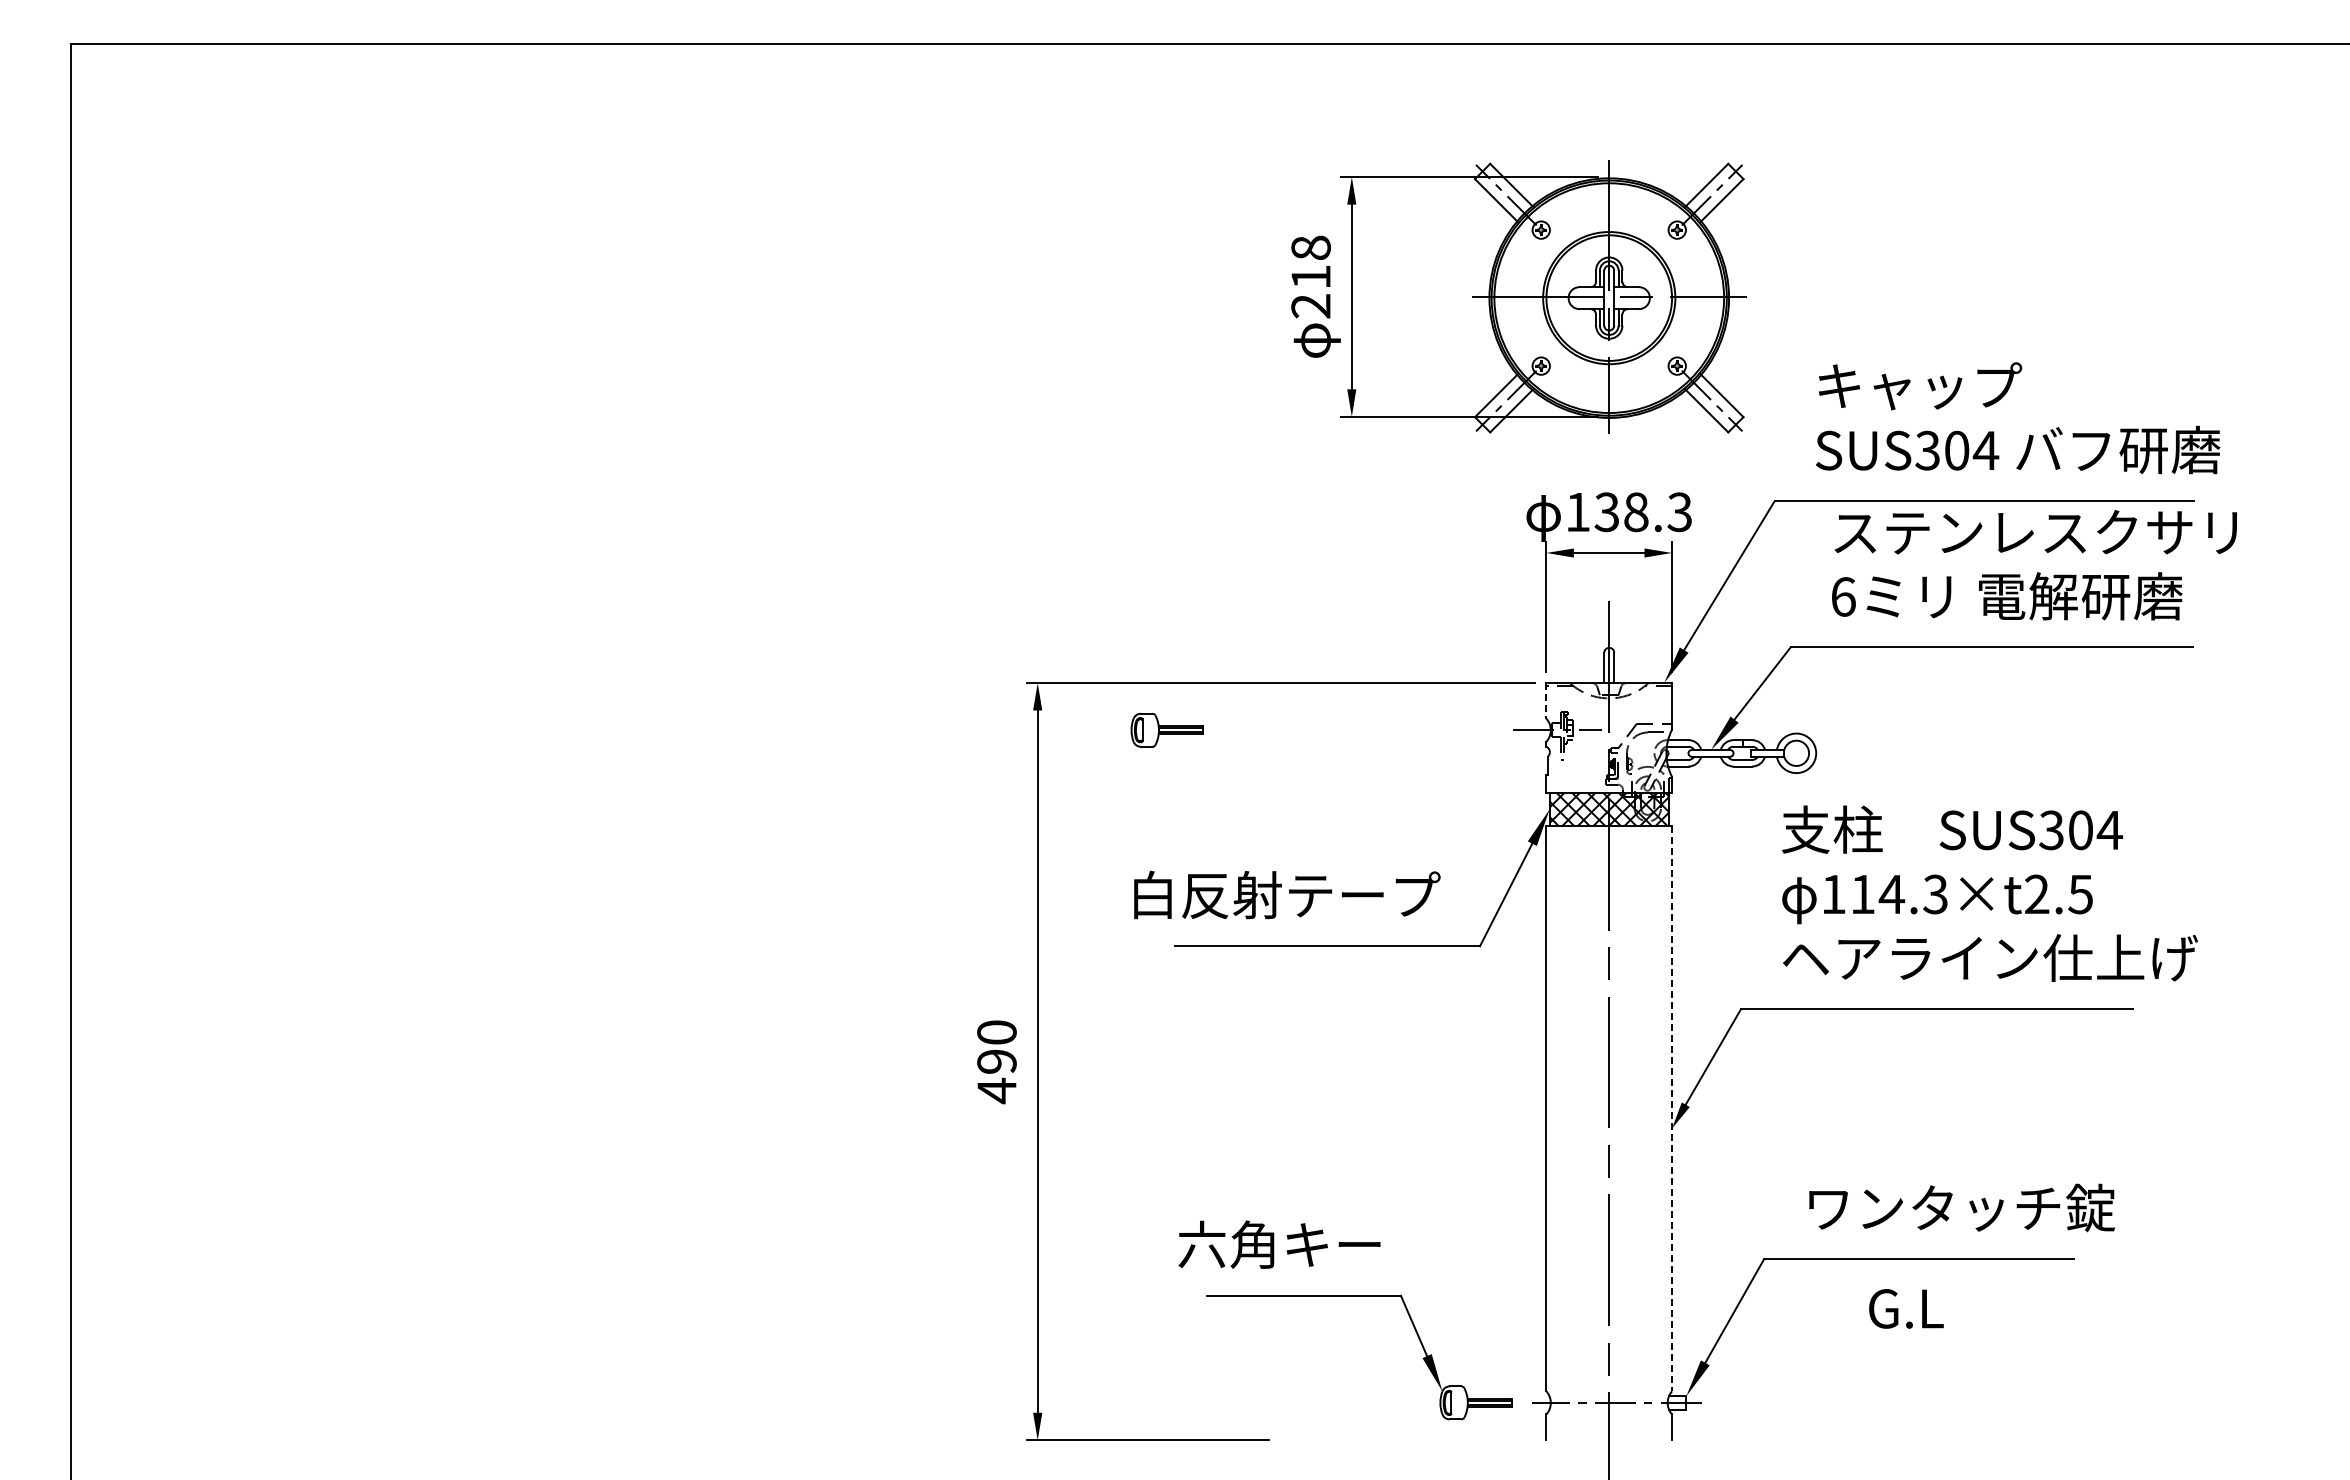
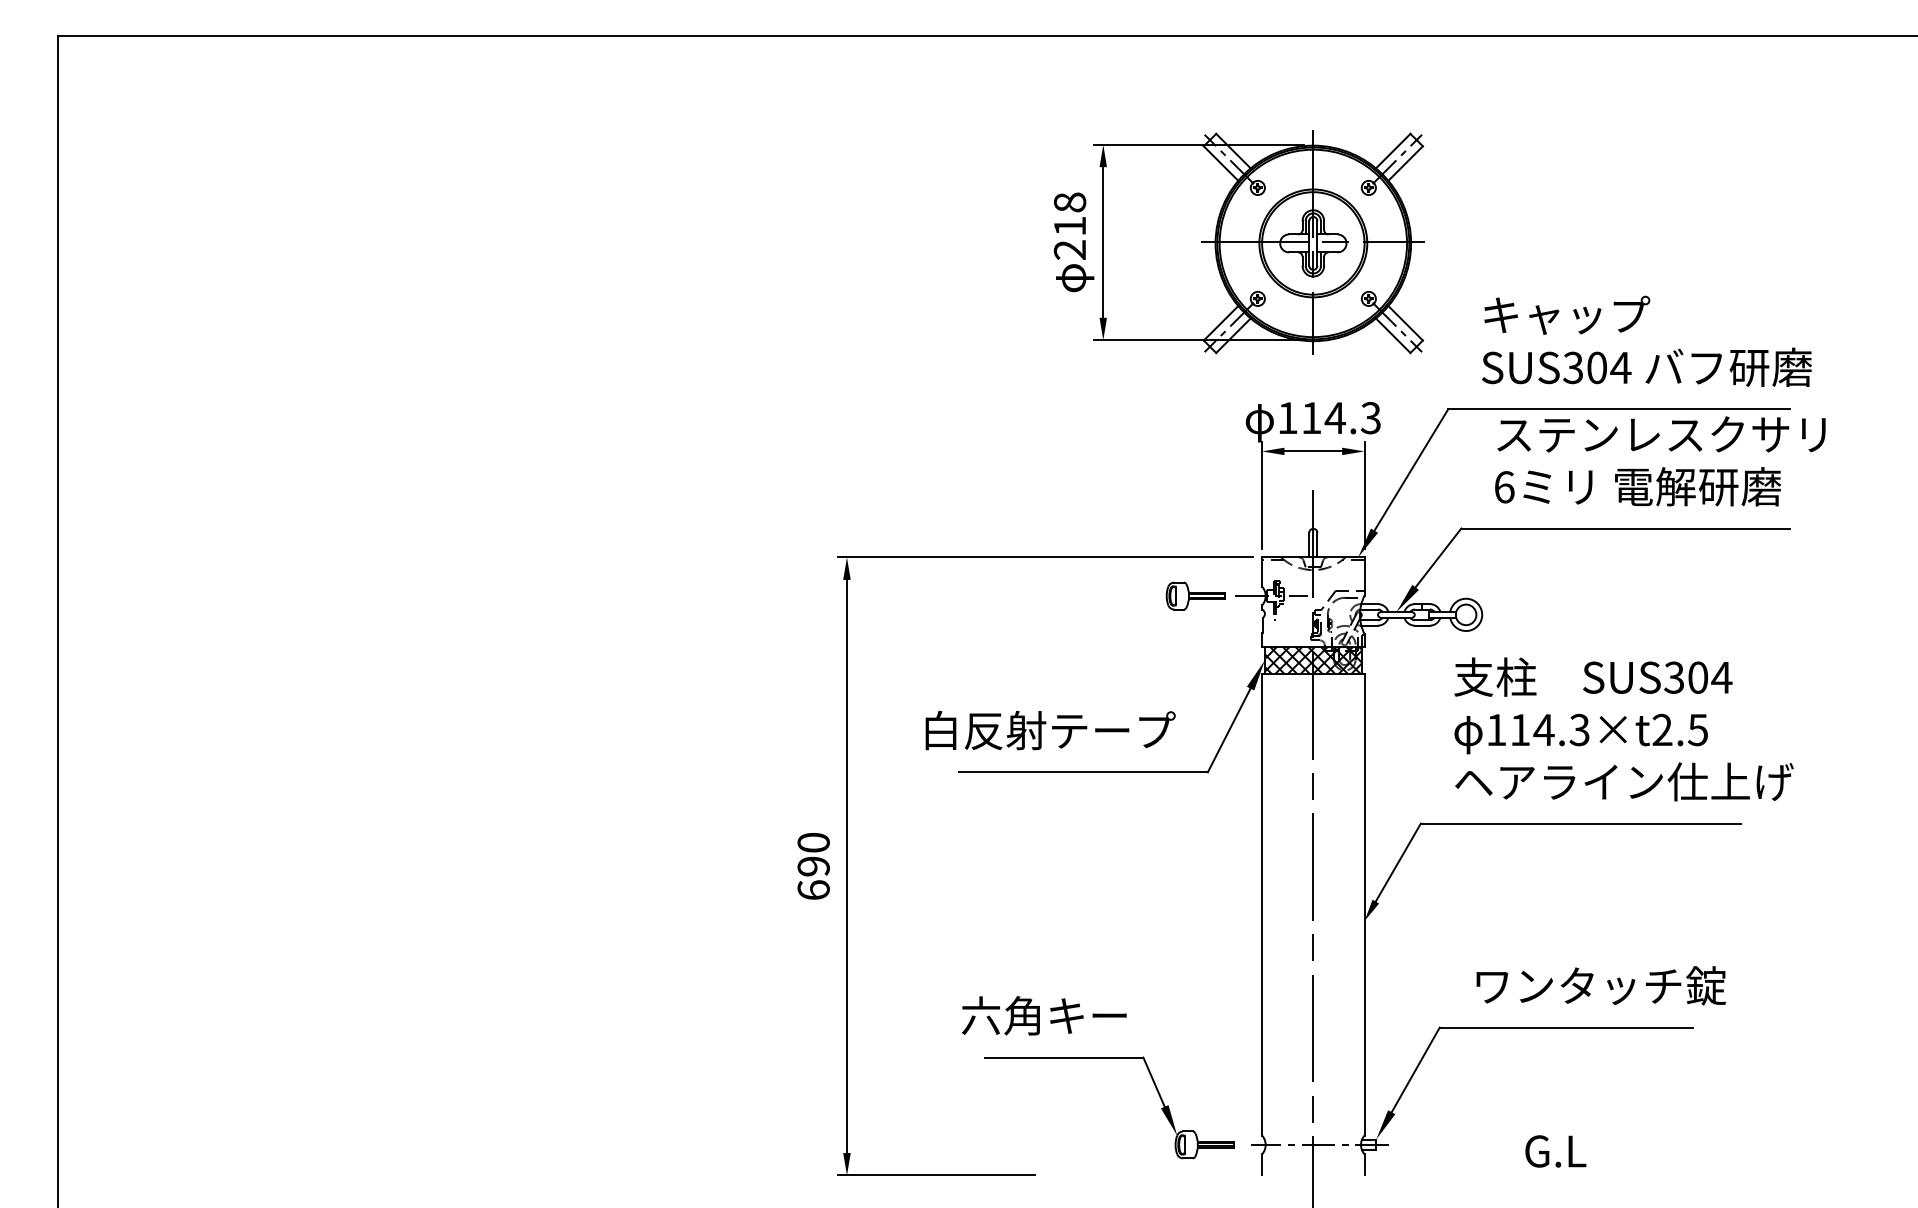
text: (1621, 512) -> (1323, 418), 138.3 -> 114.3
line: (1546, 700) -> (1262, 571), dashed -> solid
part: (1166, 729) -> (1195, 595), moved
text: (996, 1090) -> (813, 890), 490 -> 690
line: (1672, 1108) -> (1364, 904), dashed -> solid
text: (1906, 1308) -> (1555, 1151), moved

